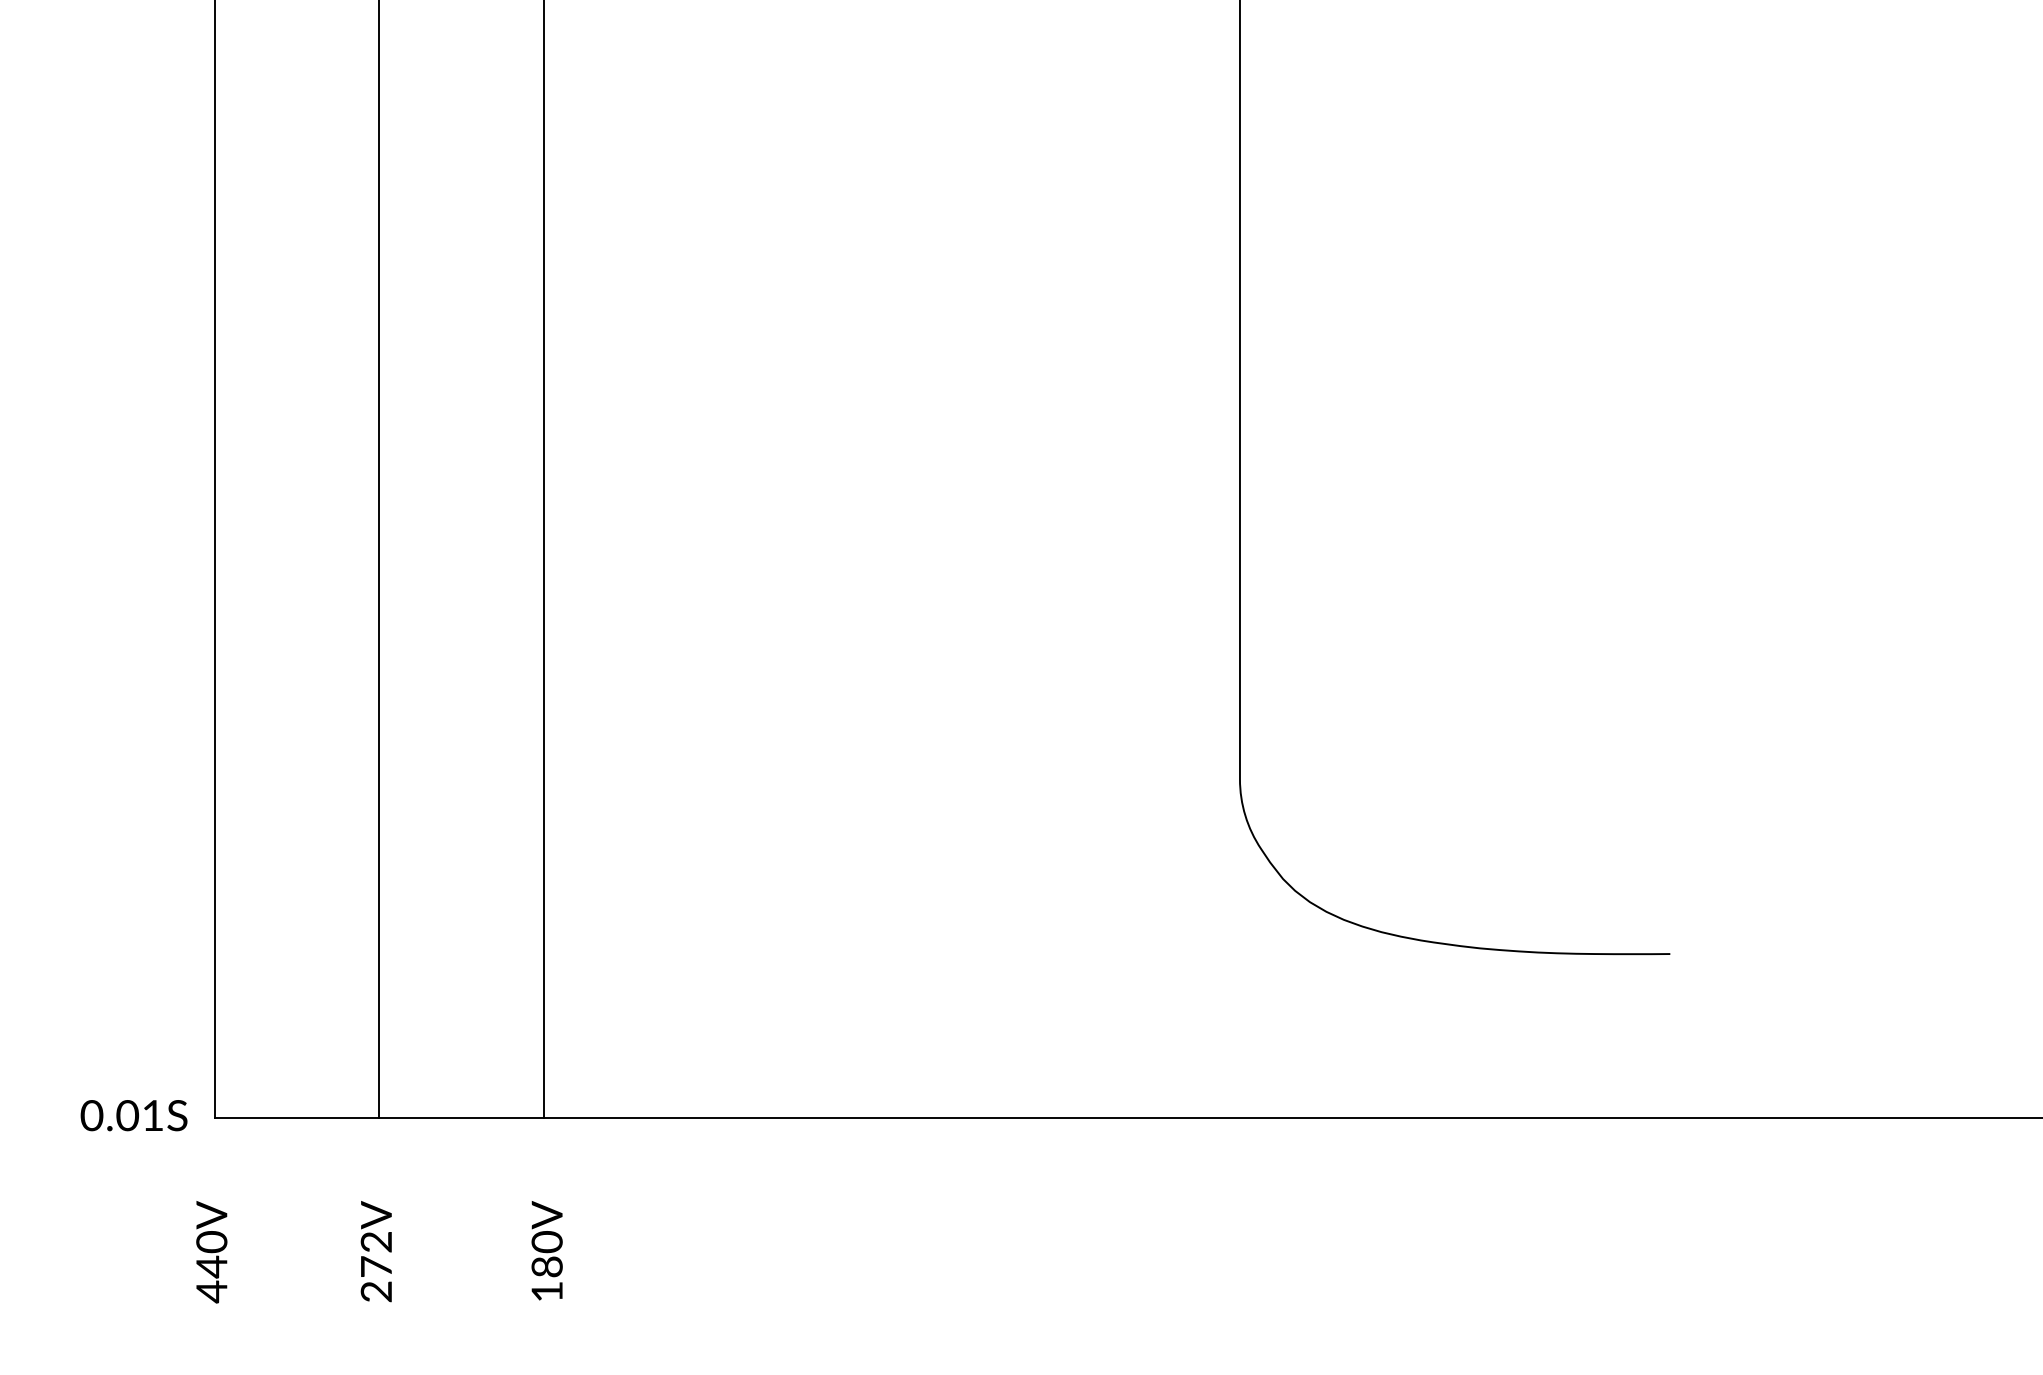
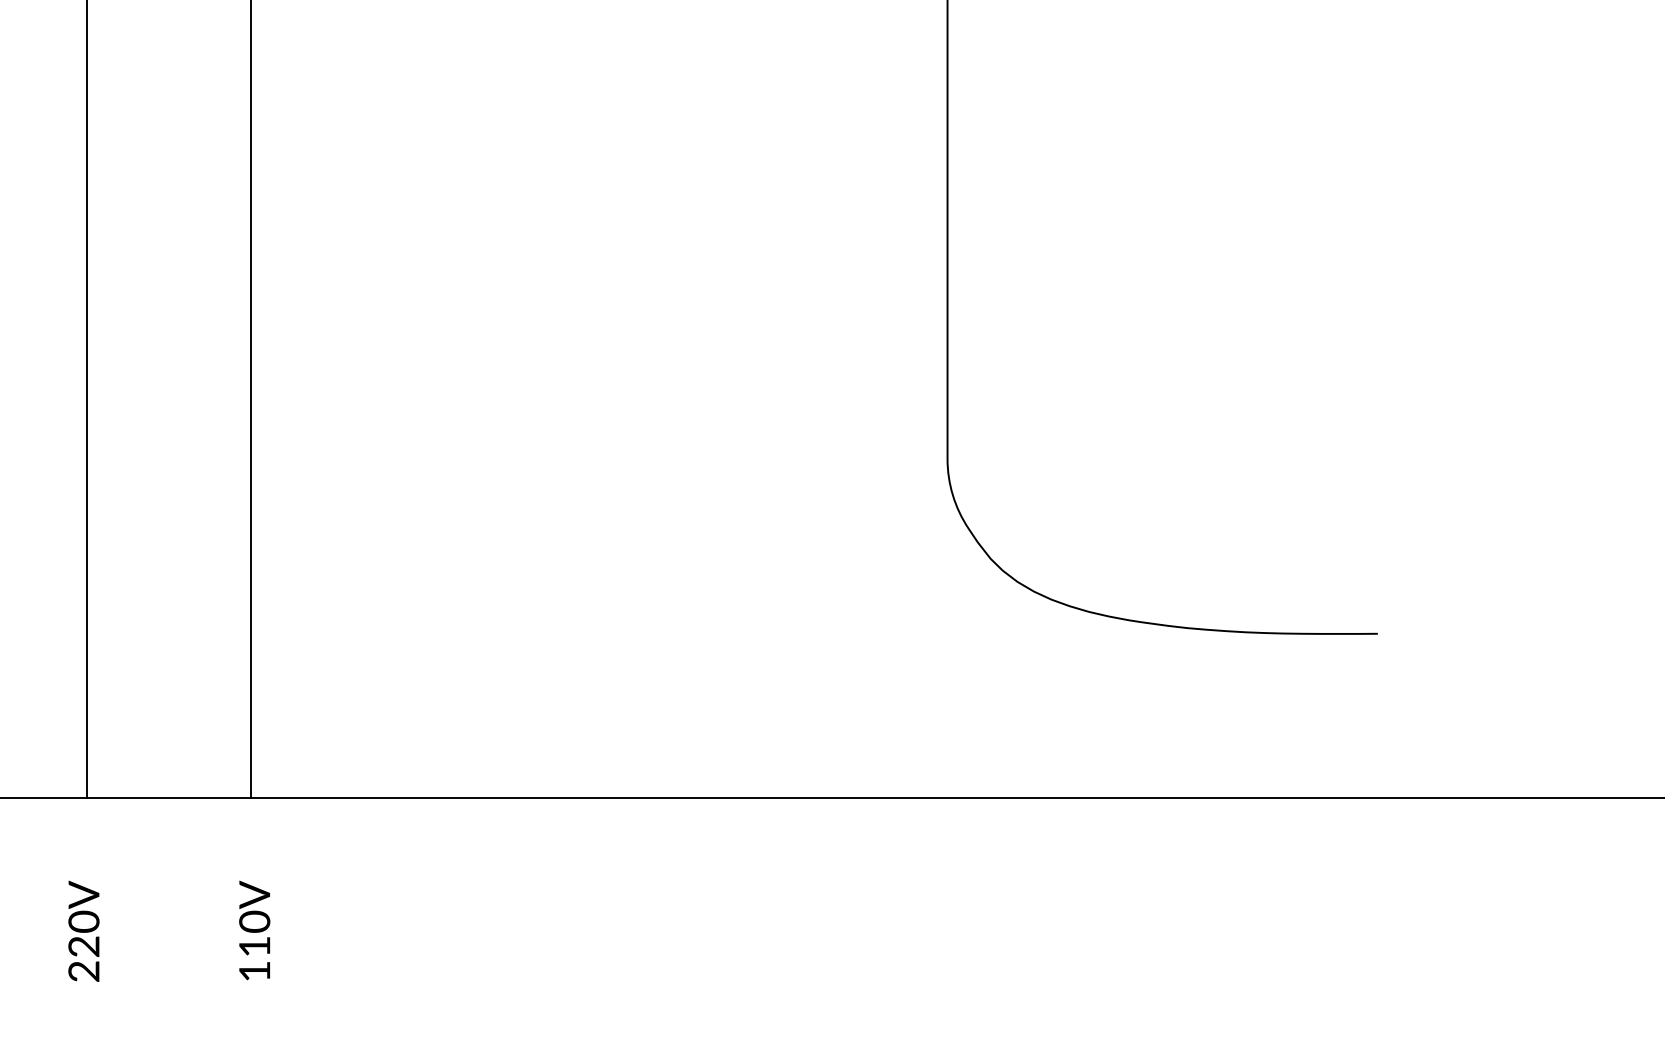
text: (375, 1254) -> (83, 934), 272V -> 220V
text: (546, 1266) -> (254, 946), 180V -> 110V

